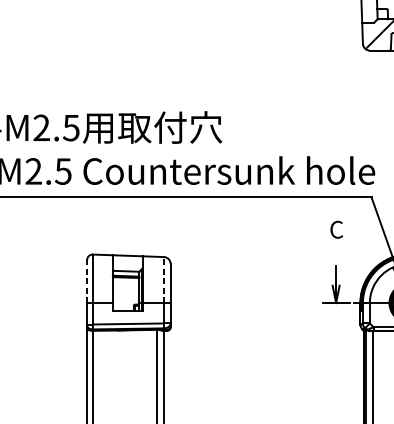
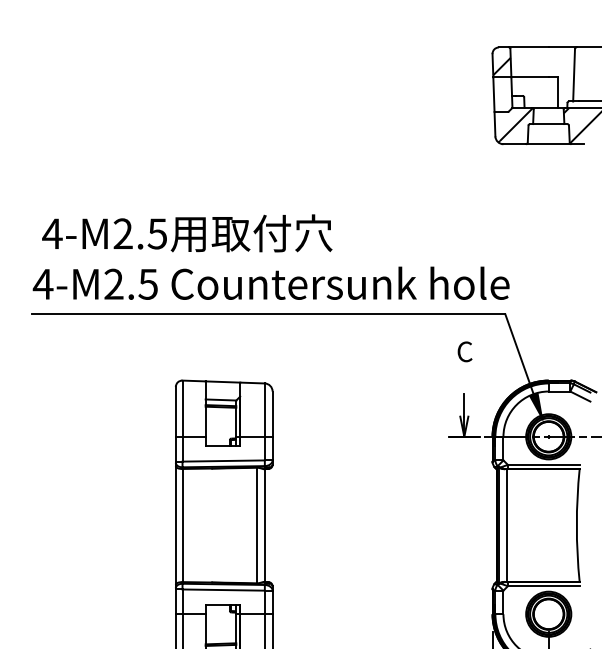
line: (163, 280) -> (264, 410), dashed -> solid
line: (86, 281) -> (175, 411), dashed -> solid

